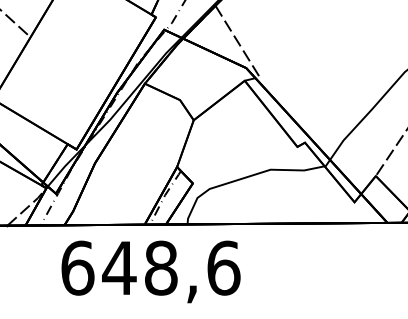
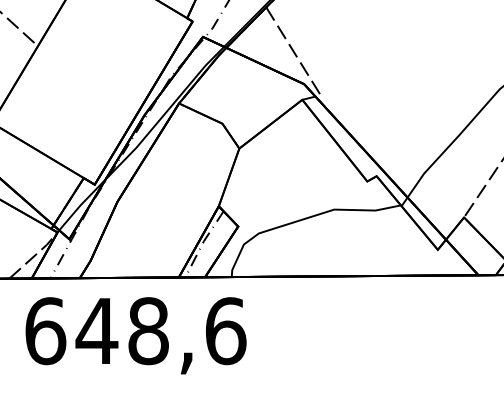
text: (150, 271) -> (135, 335), moved

